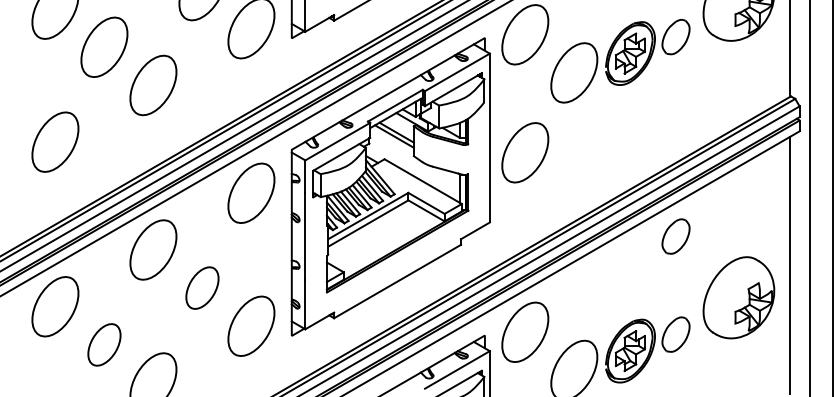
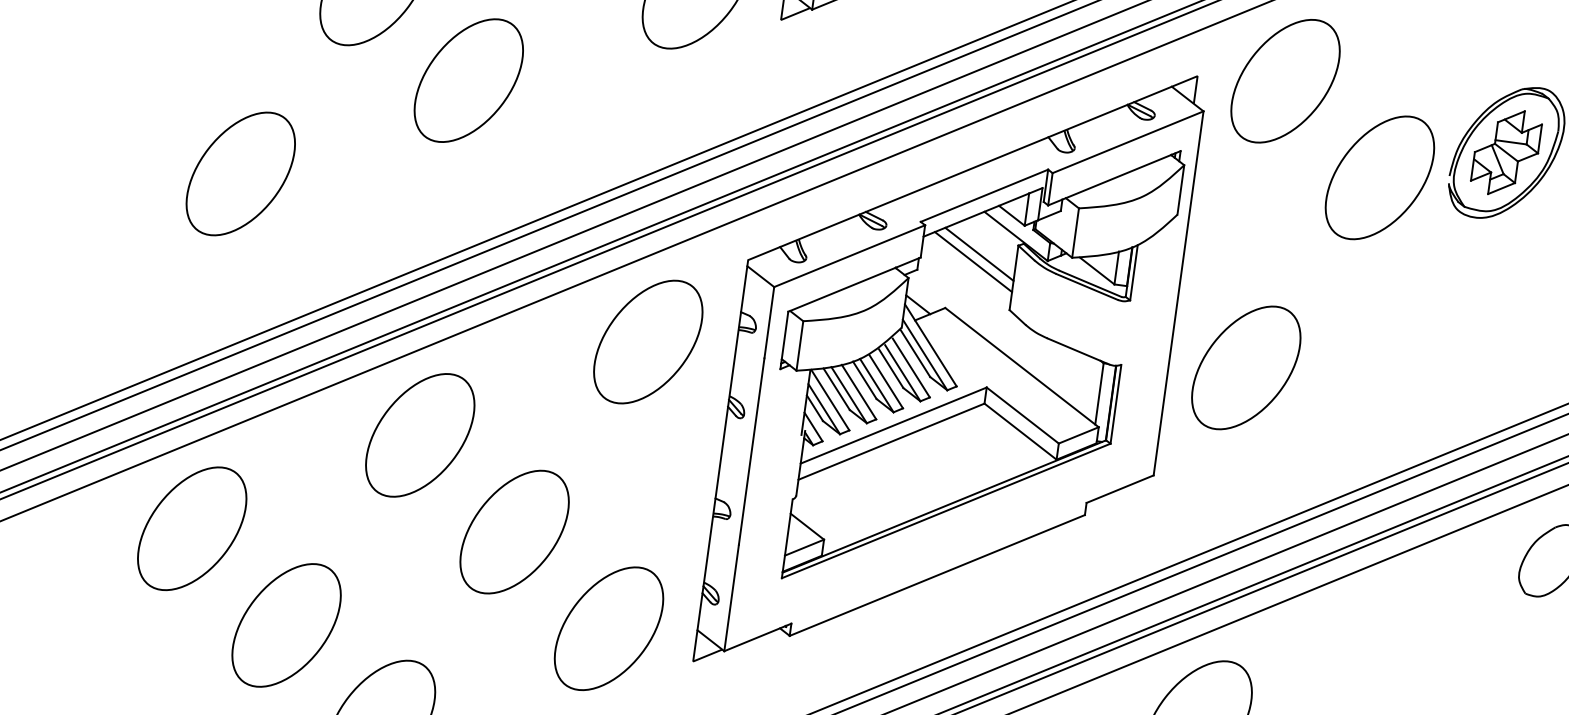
part: (525, 152) -> (1246, 367), moved
part: (202, 287) -> (514, 530), size x1.43
part: (104, 344) -> (286, 624), size x1.43

